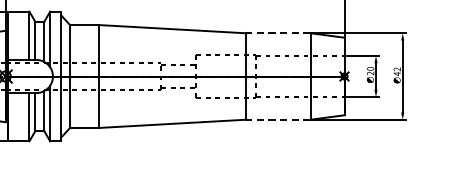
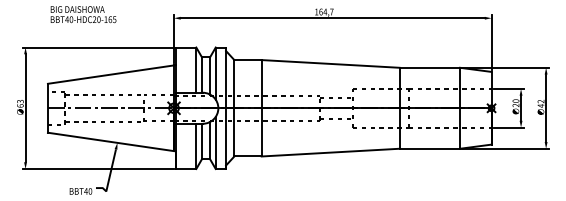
line: (278, 32) -> (429, 67), dashed -> solid
line: (278, 119) -> (429, 148), dashed -> solid

